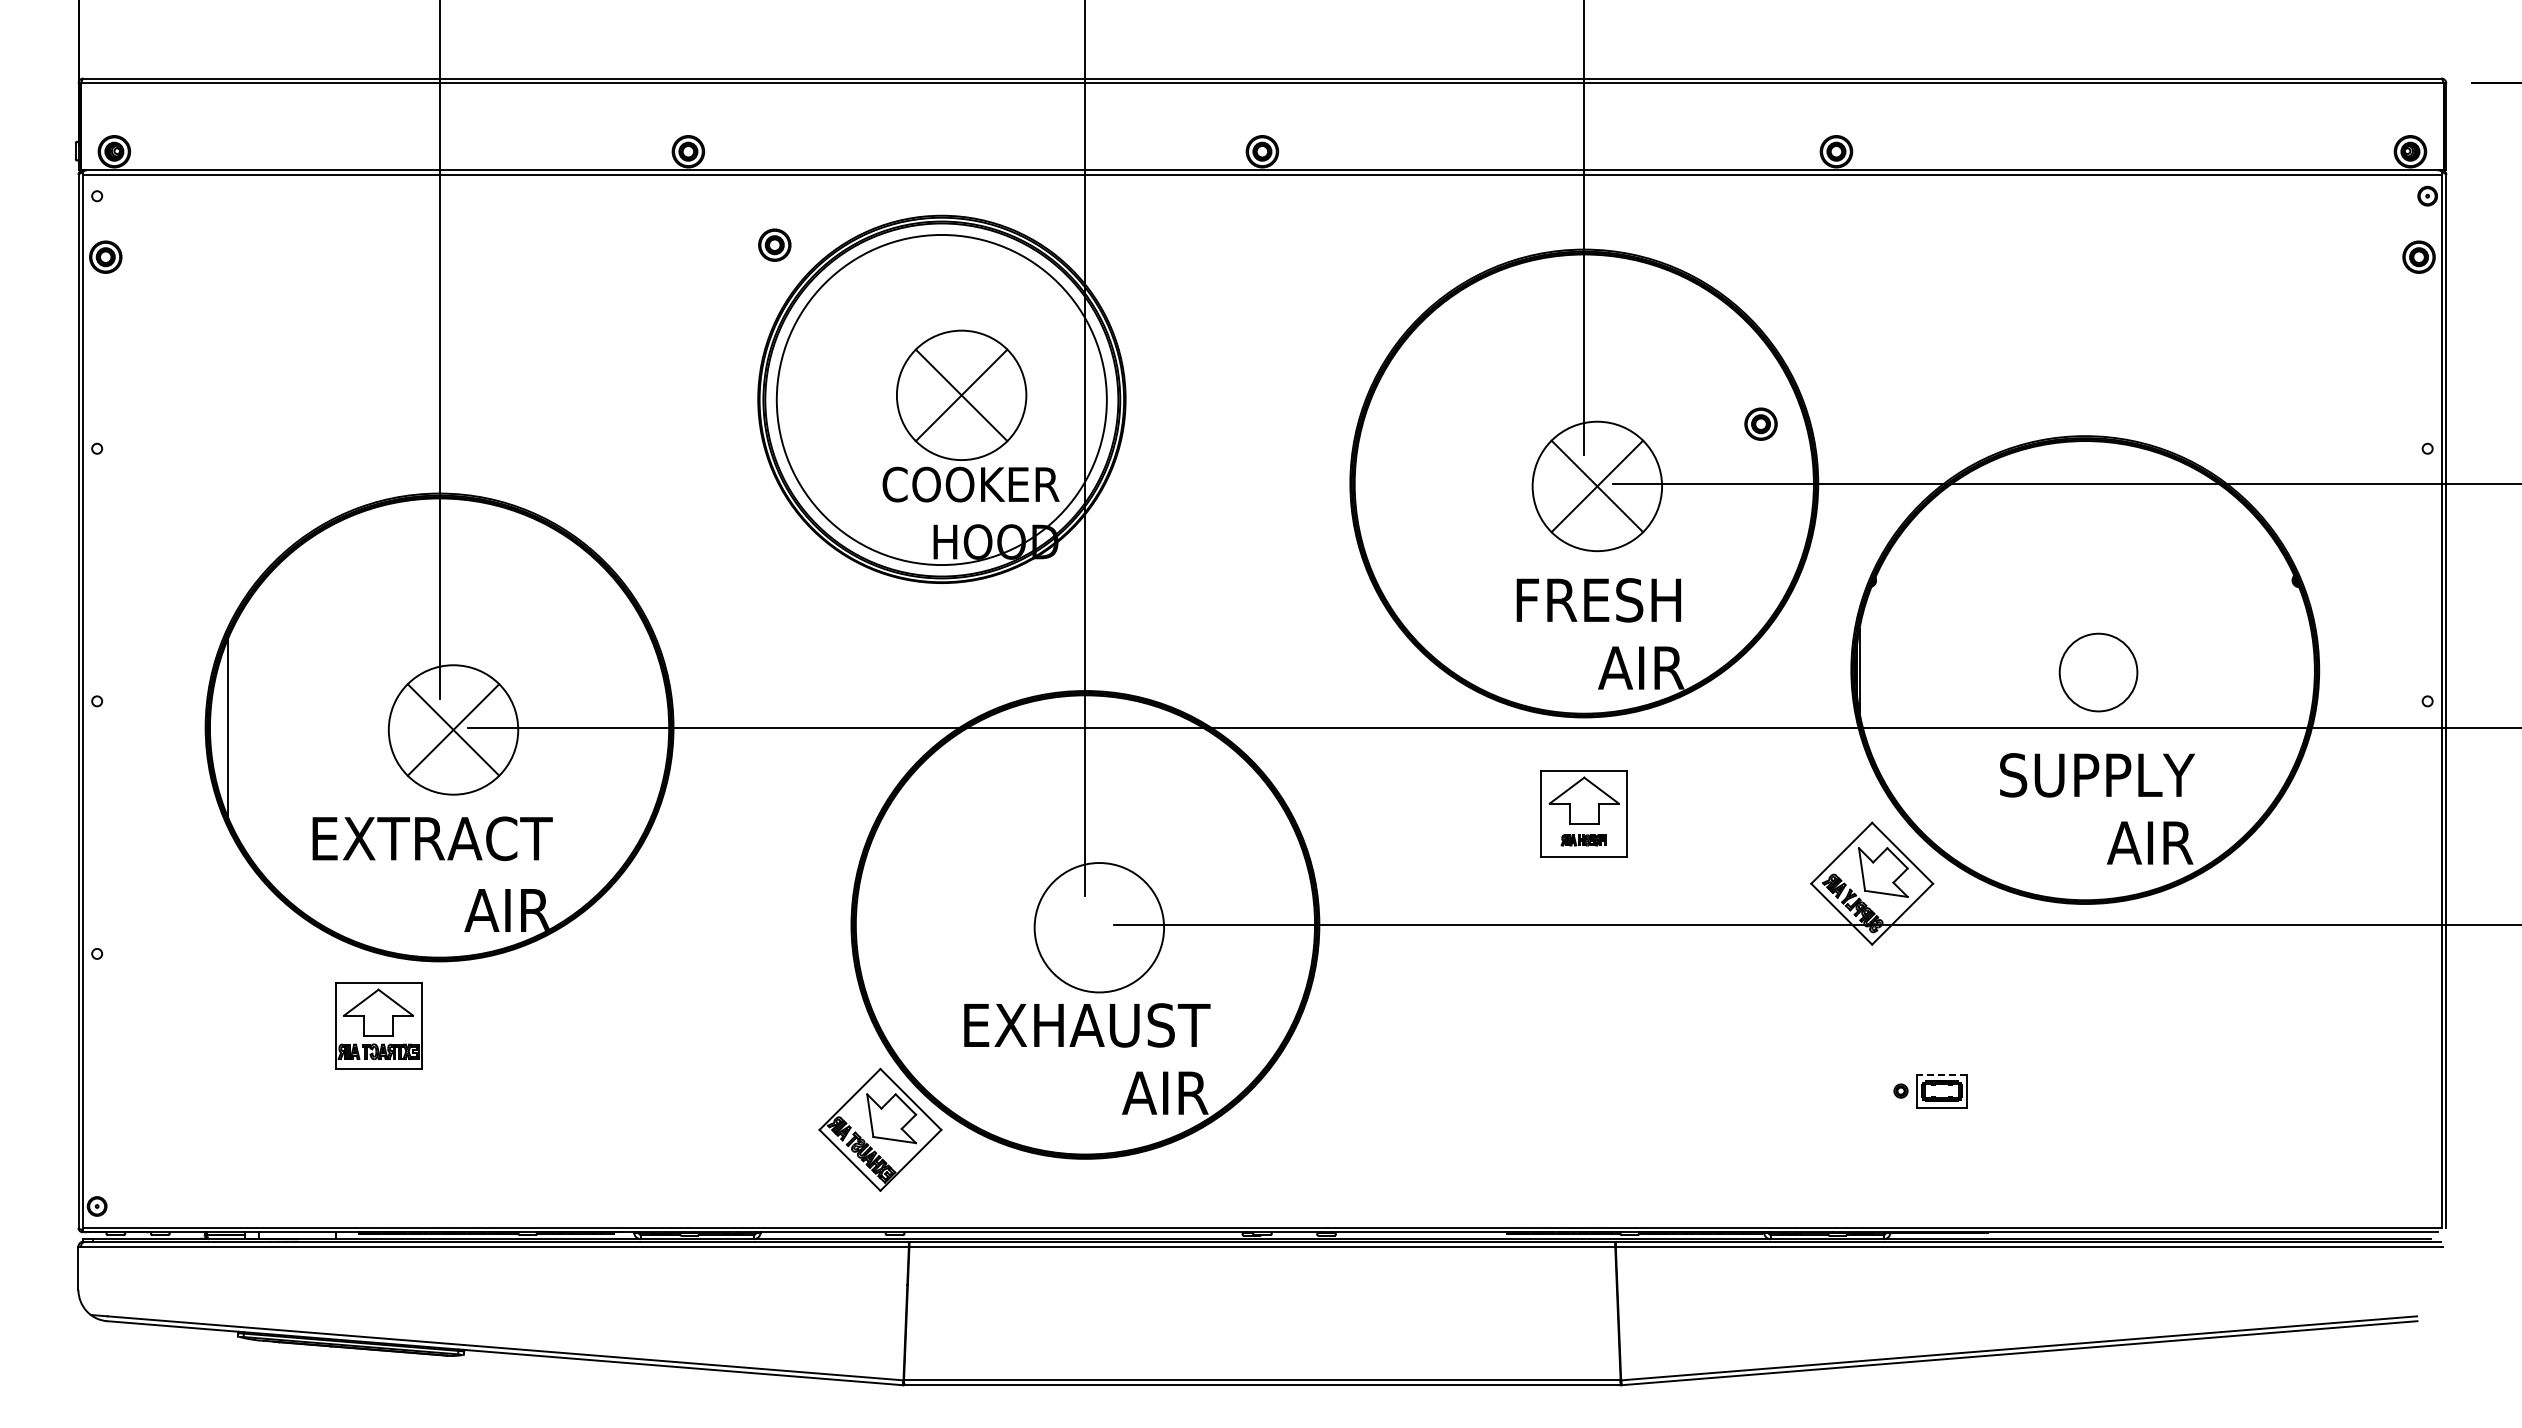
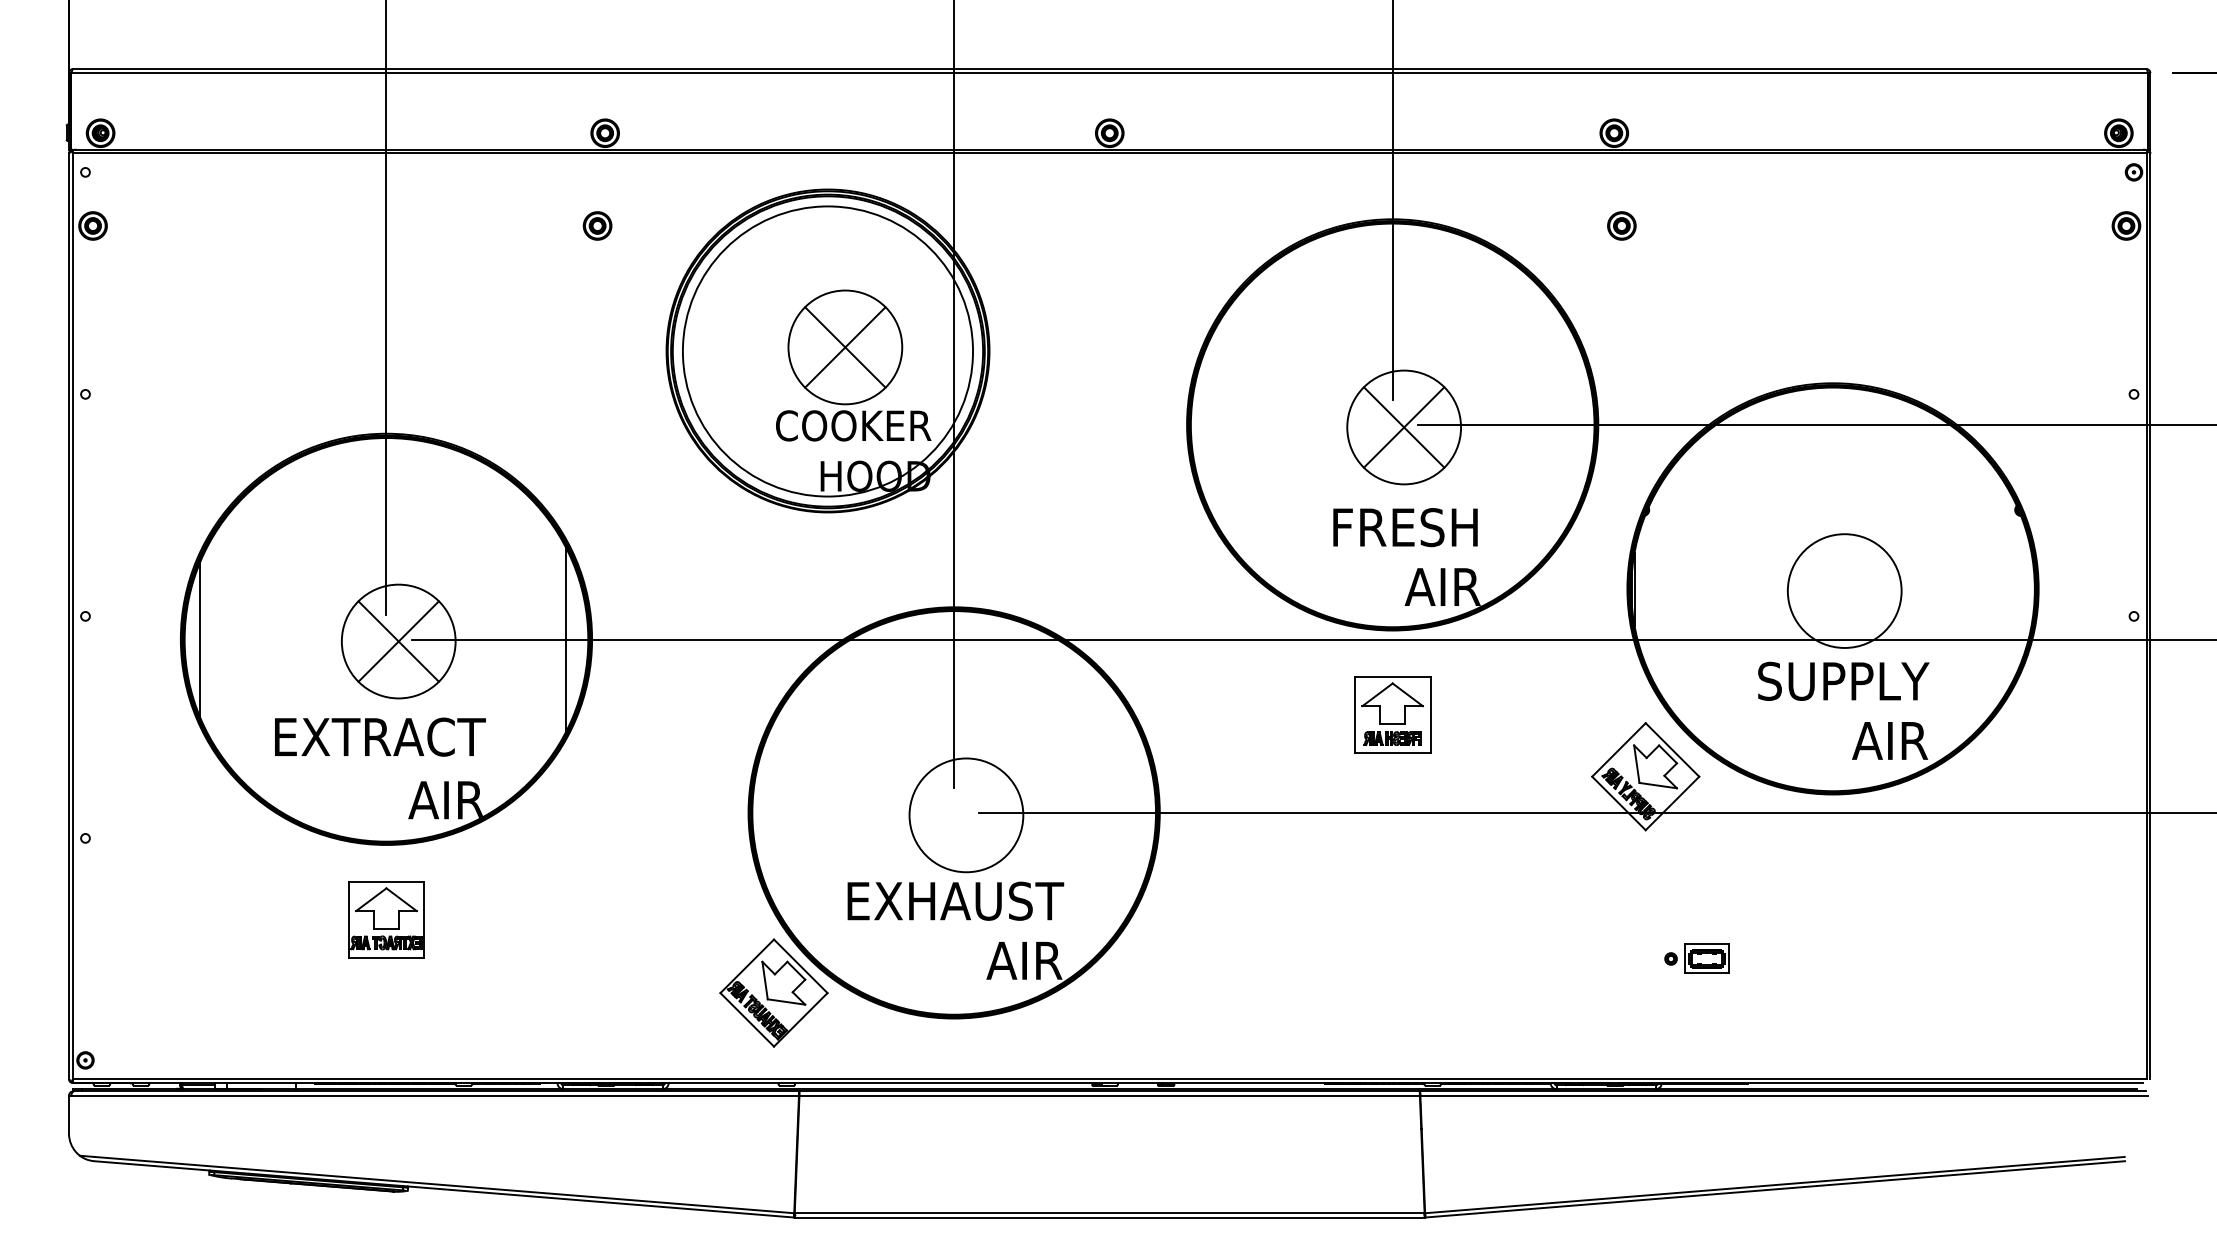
part: (774, 244) -> (597, 225), moved
part: (1760, 423) -> (1621, 225), moved
circle: (2098, 672) -> (1844, 591), size x1.67
line: (643, 727) -> (565, 639), added
part: (1583, 840) -> (1391, 738), size x1.43
part: (378, 1025) -> (386, 919), moved
line: (1941, 1074) -> (1706, 944), dashed -> solid

